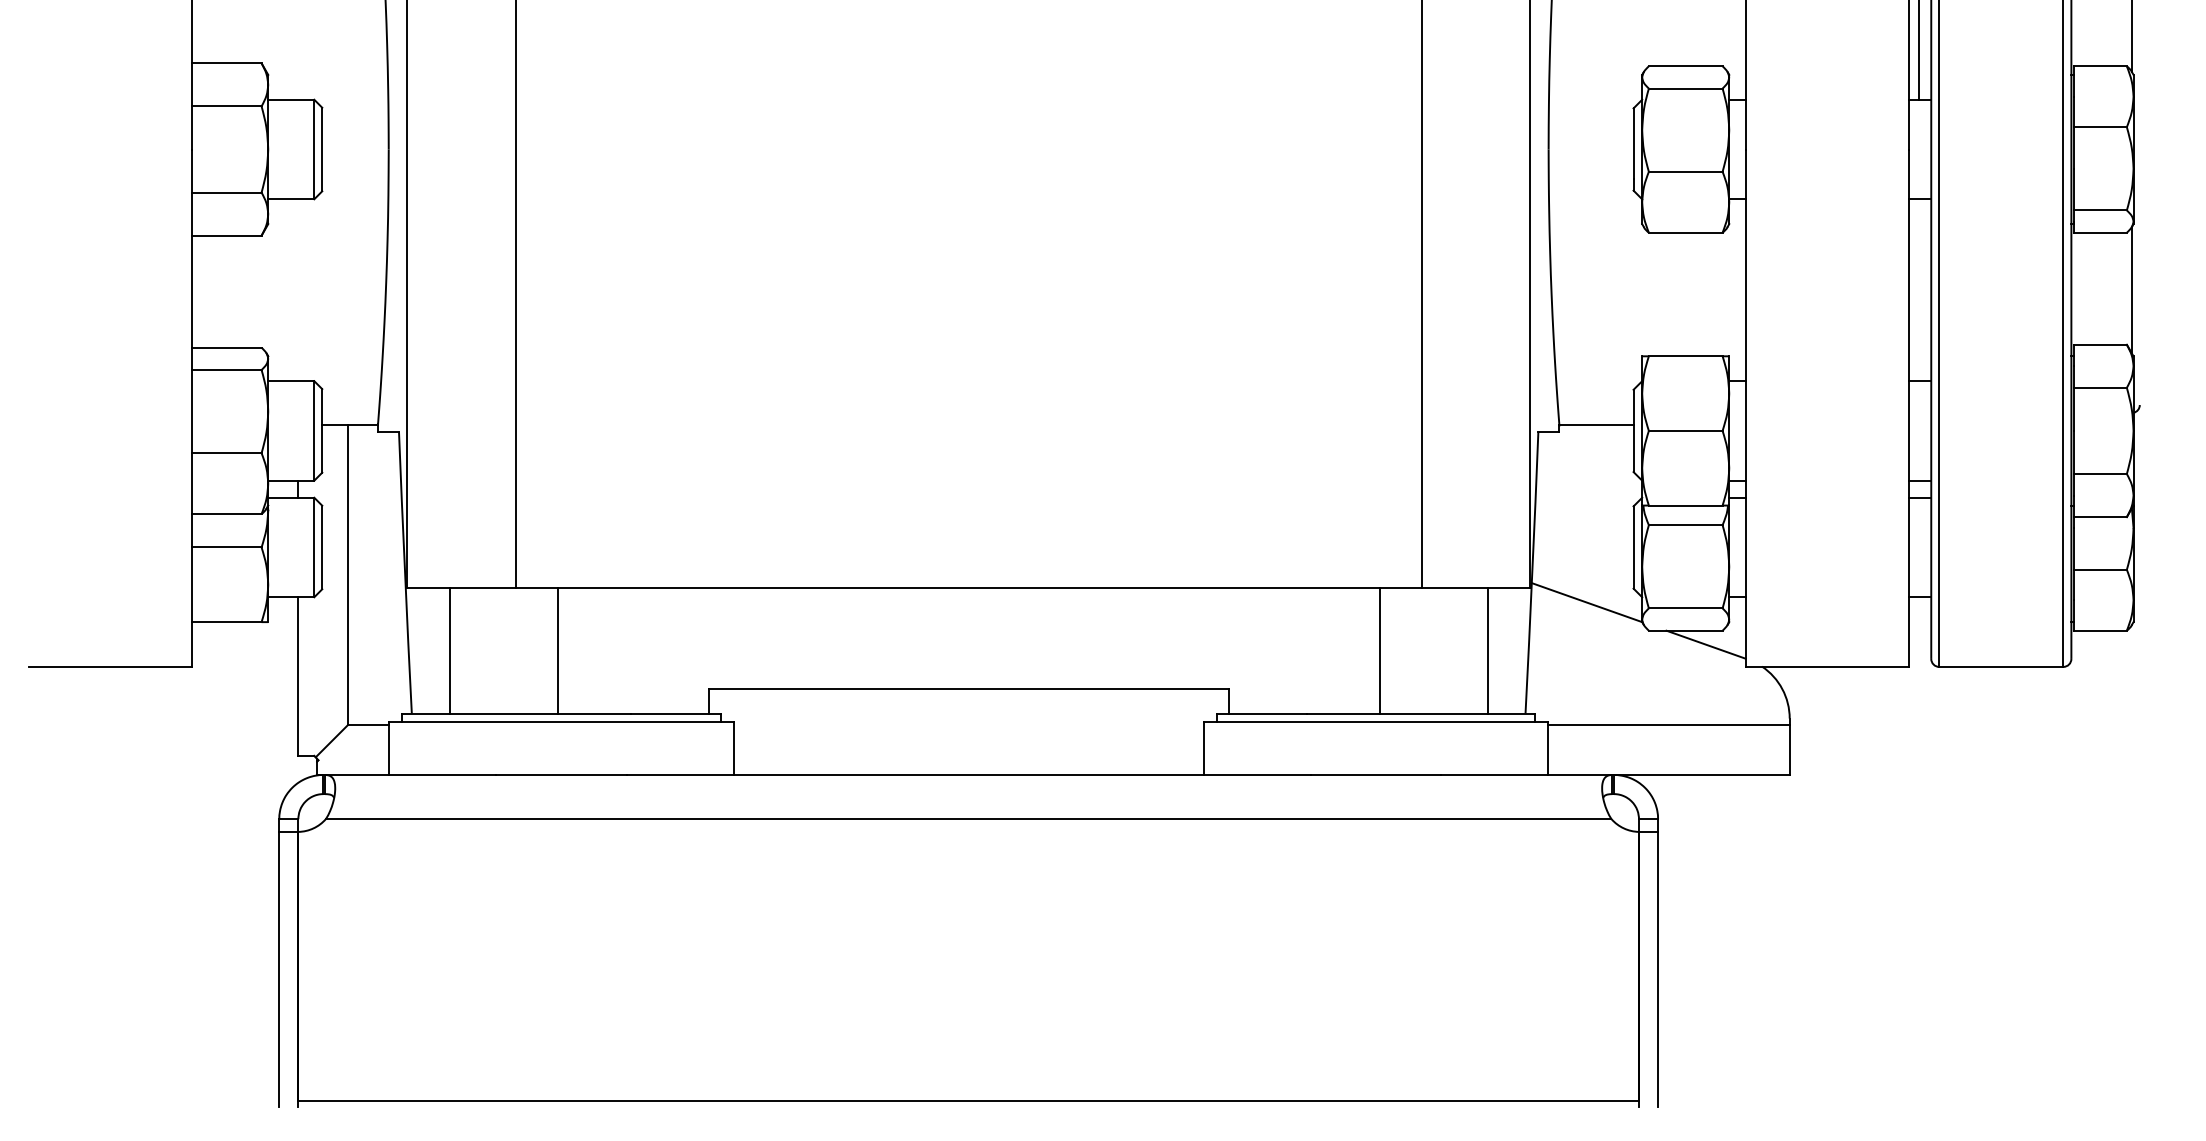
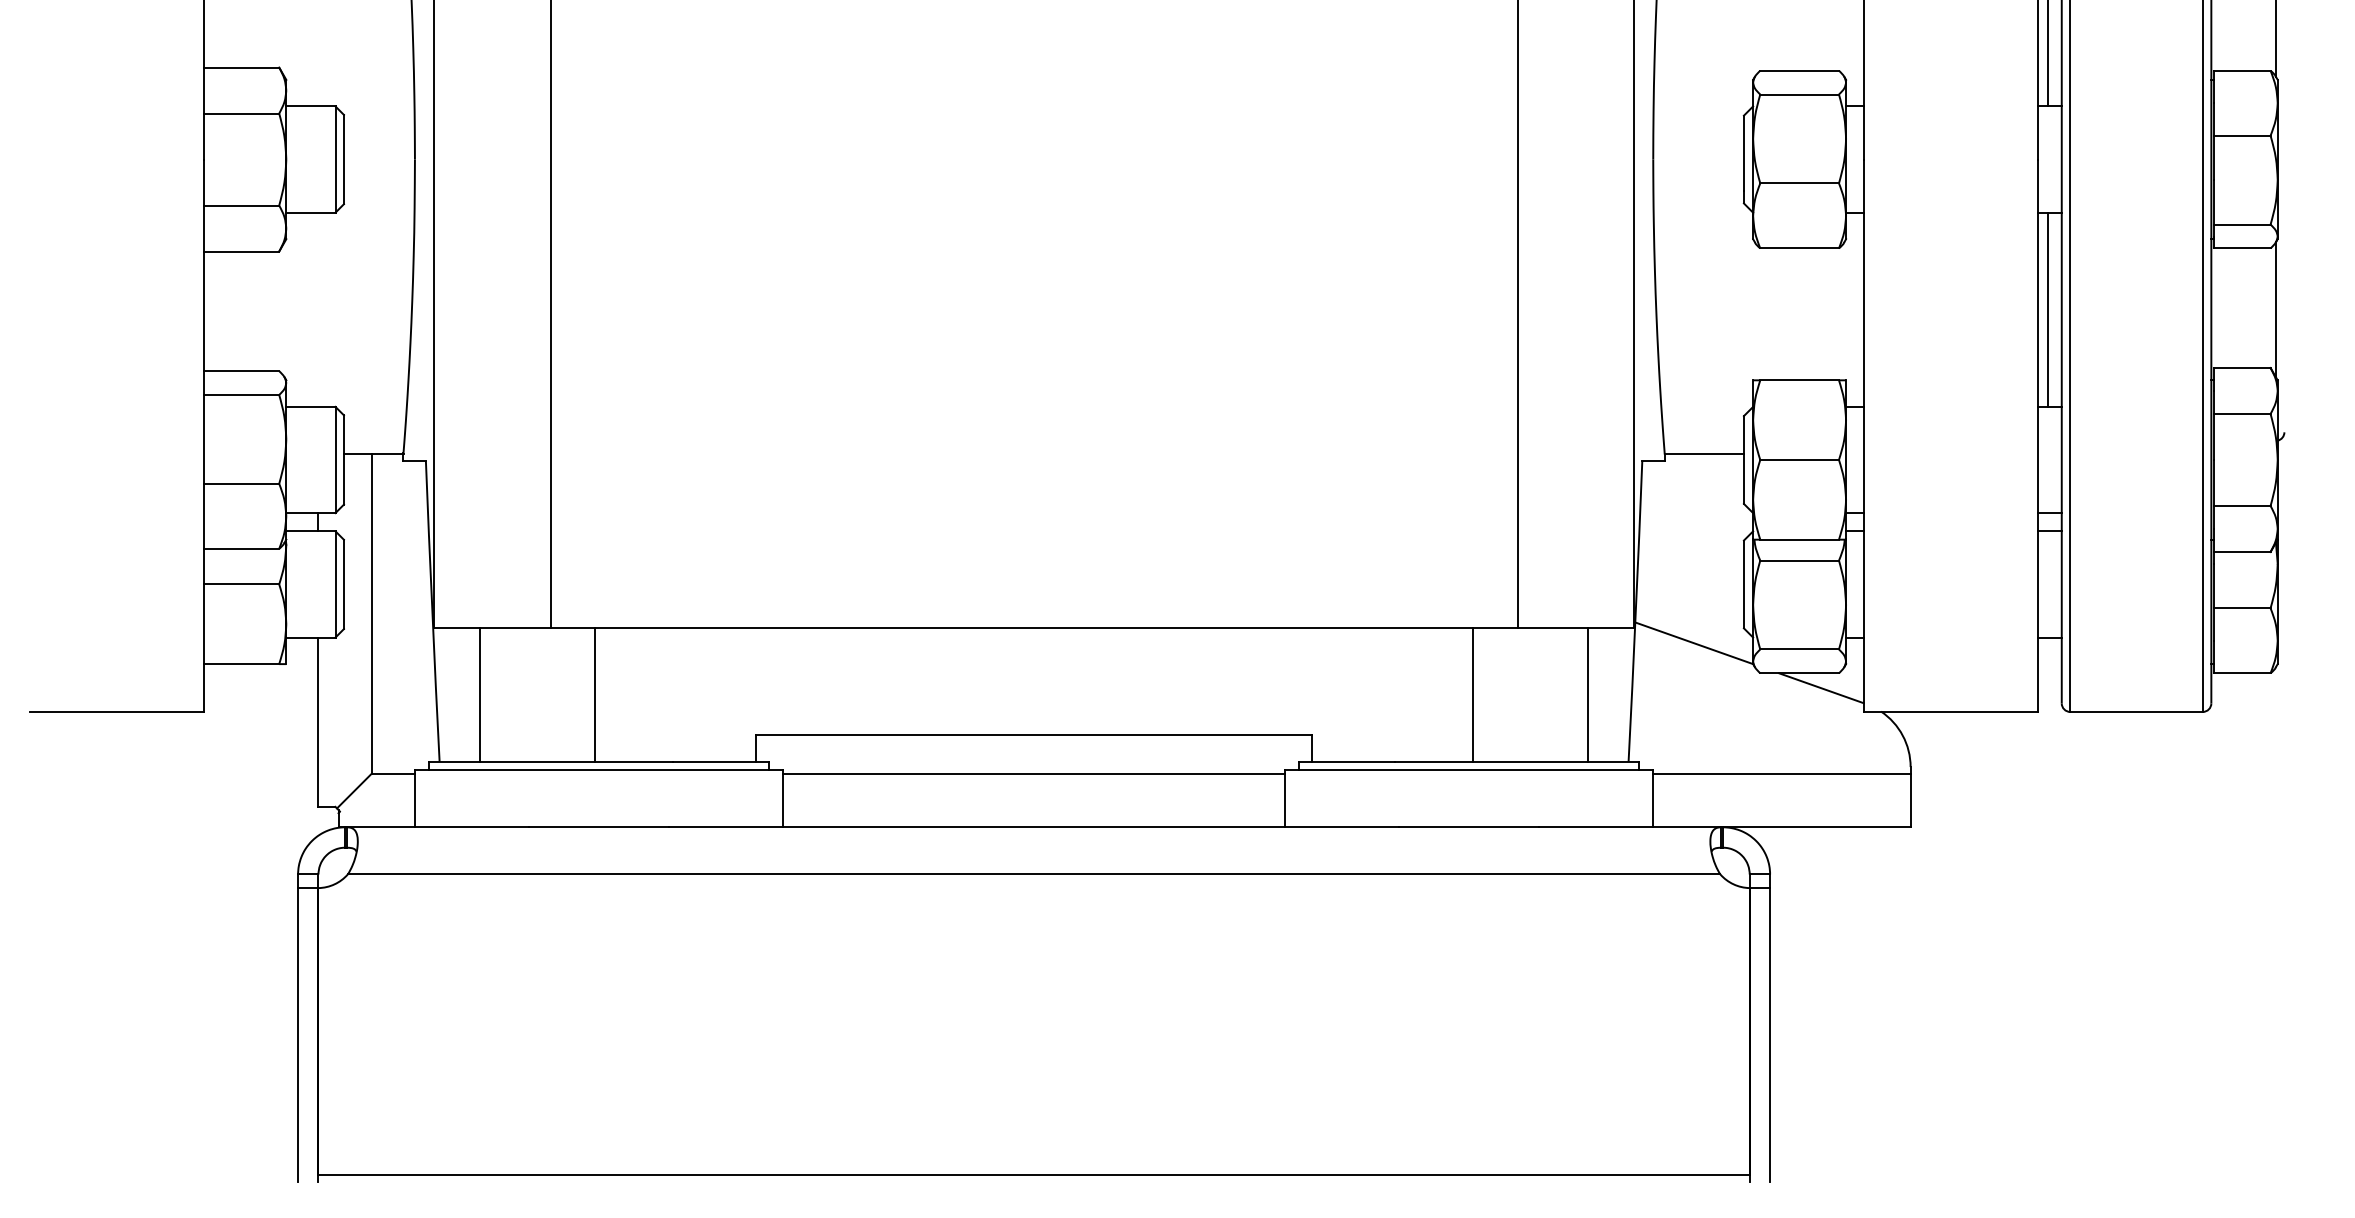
line: (1918, 290) -> (2048, 310), added
line: (968, 724) -> (1033, 773), added

